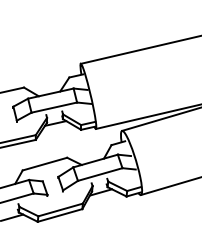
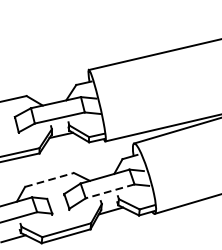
line: (45, 163) -> (50, 179), solid -> dashed
line: (99, 174) -> (109, 191), solid -> dashed

